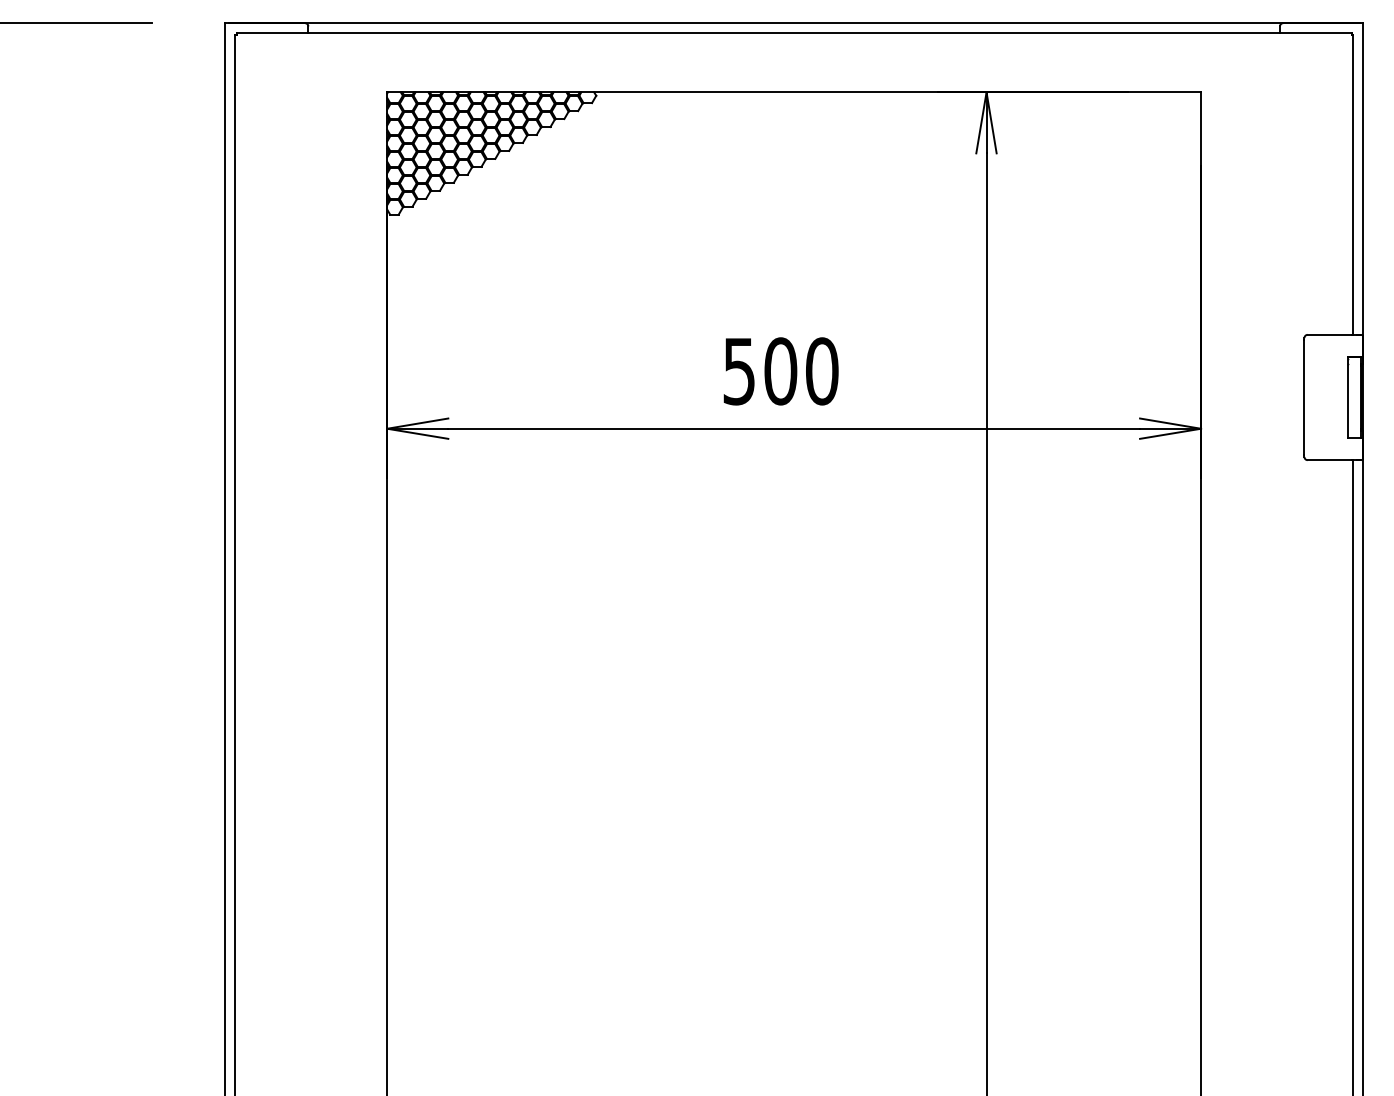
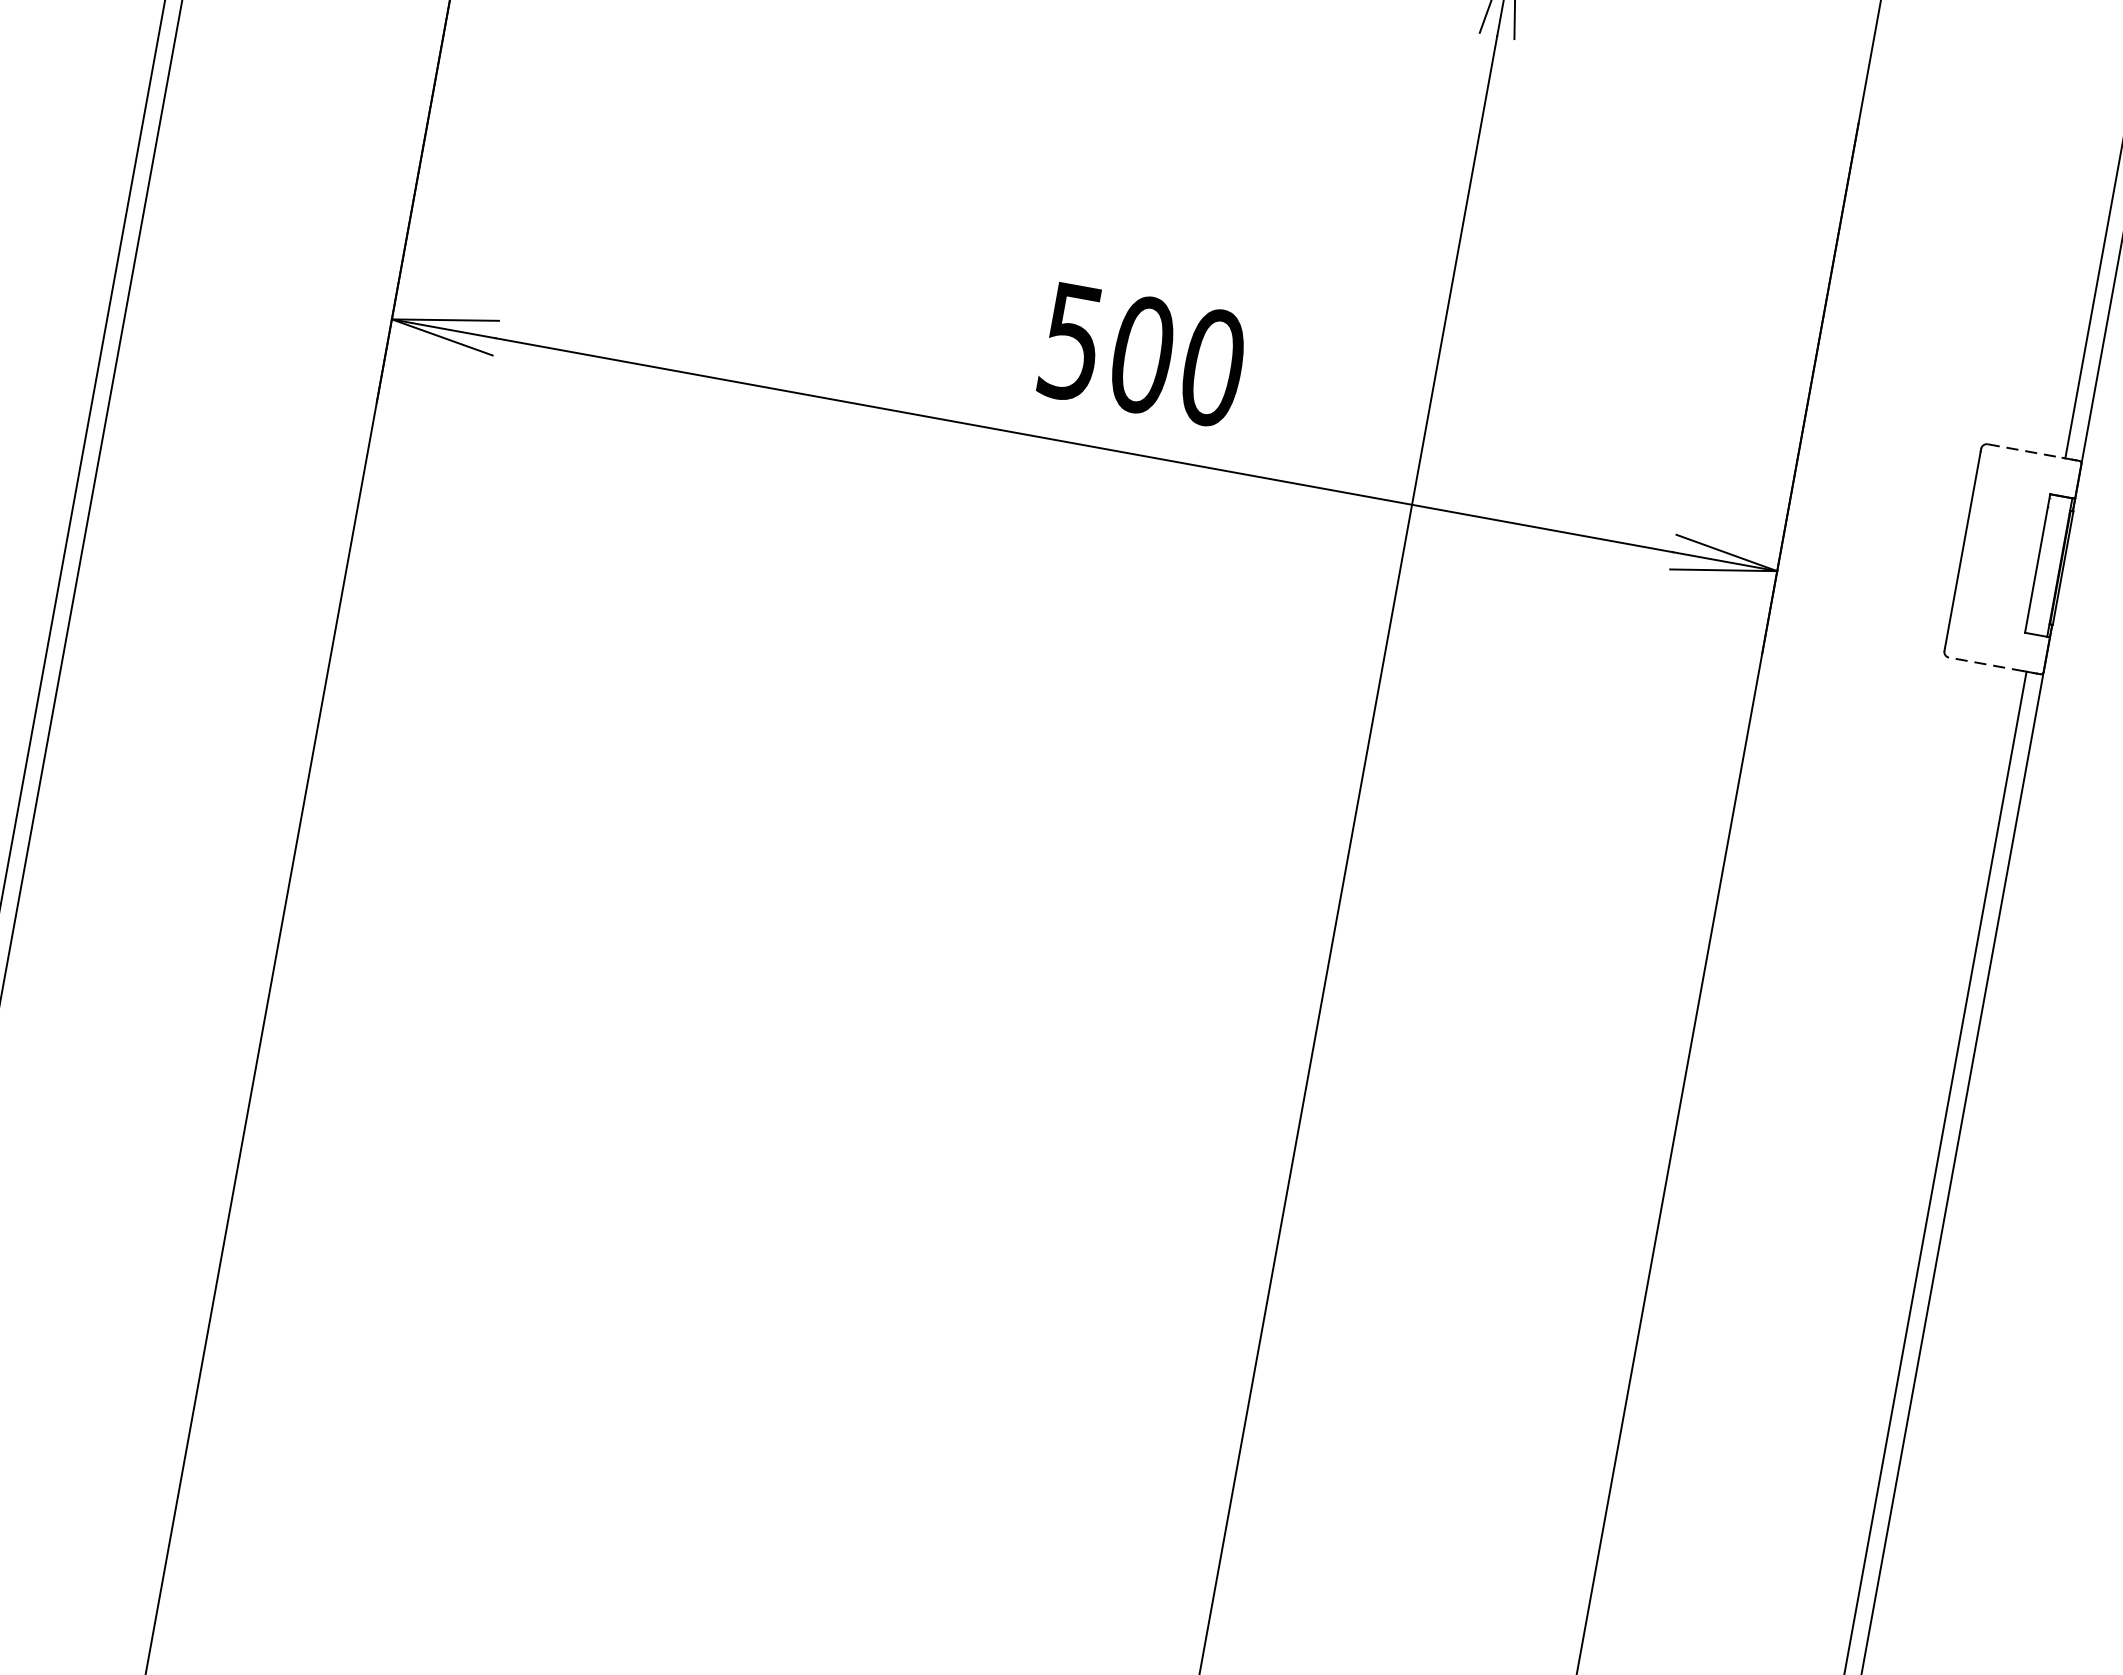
line: (1329, 334) -> (2025, 450), solid -> dashed
text: (780, 371) -> (1141, 355), moved
line: (1329, 460) -> (1986, 664), solid -> dashed

